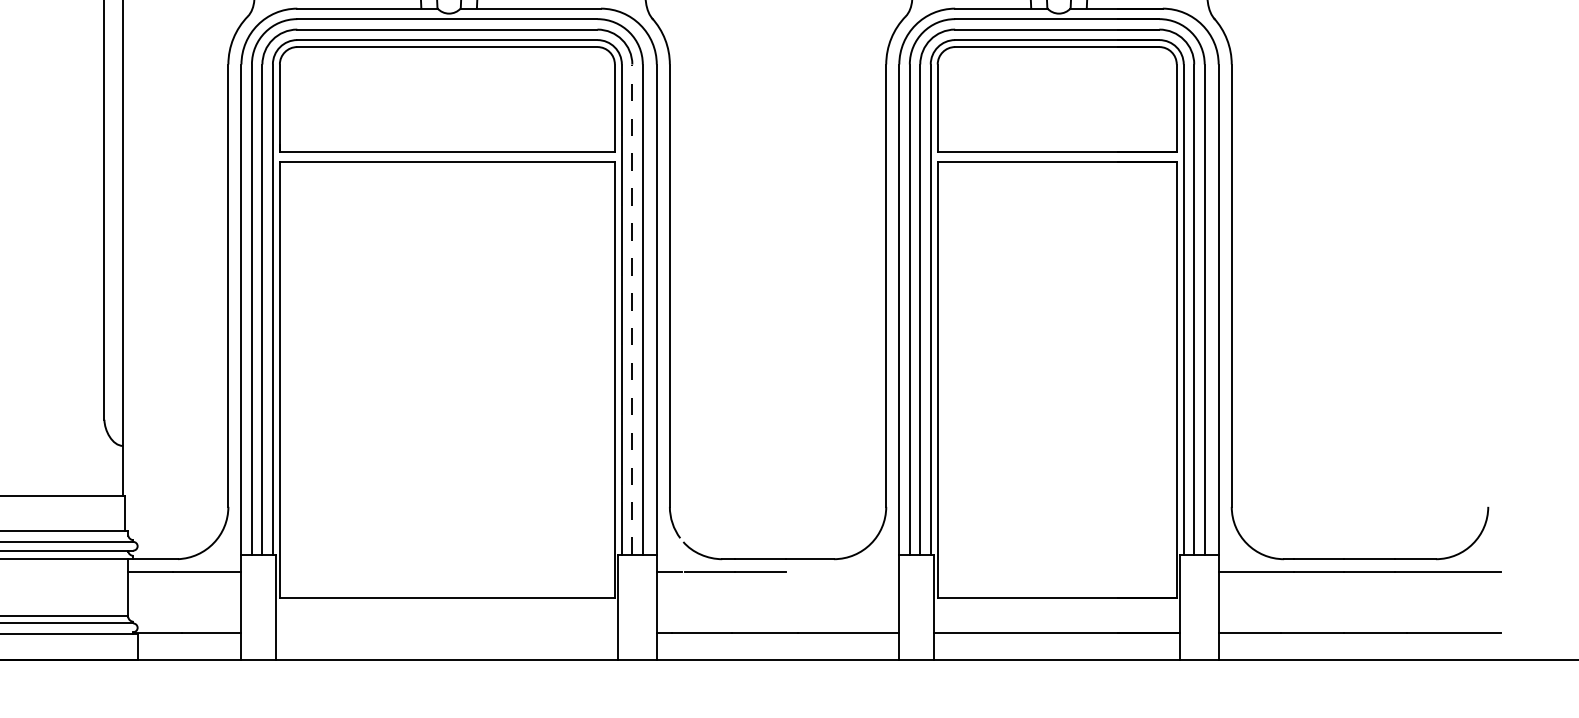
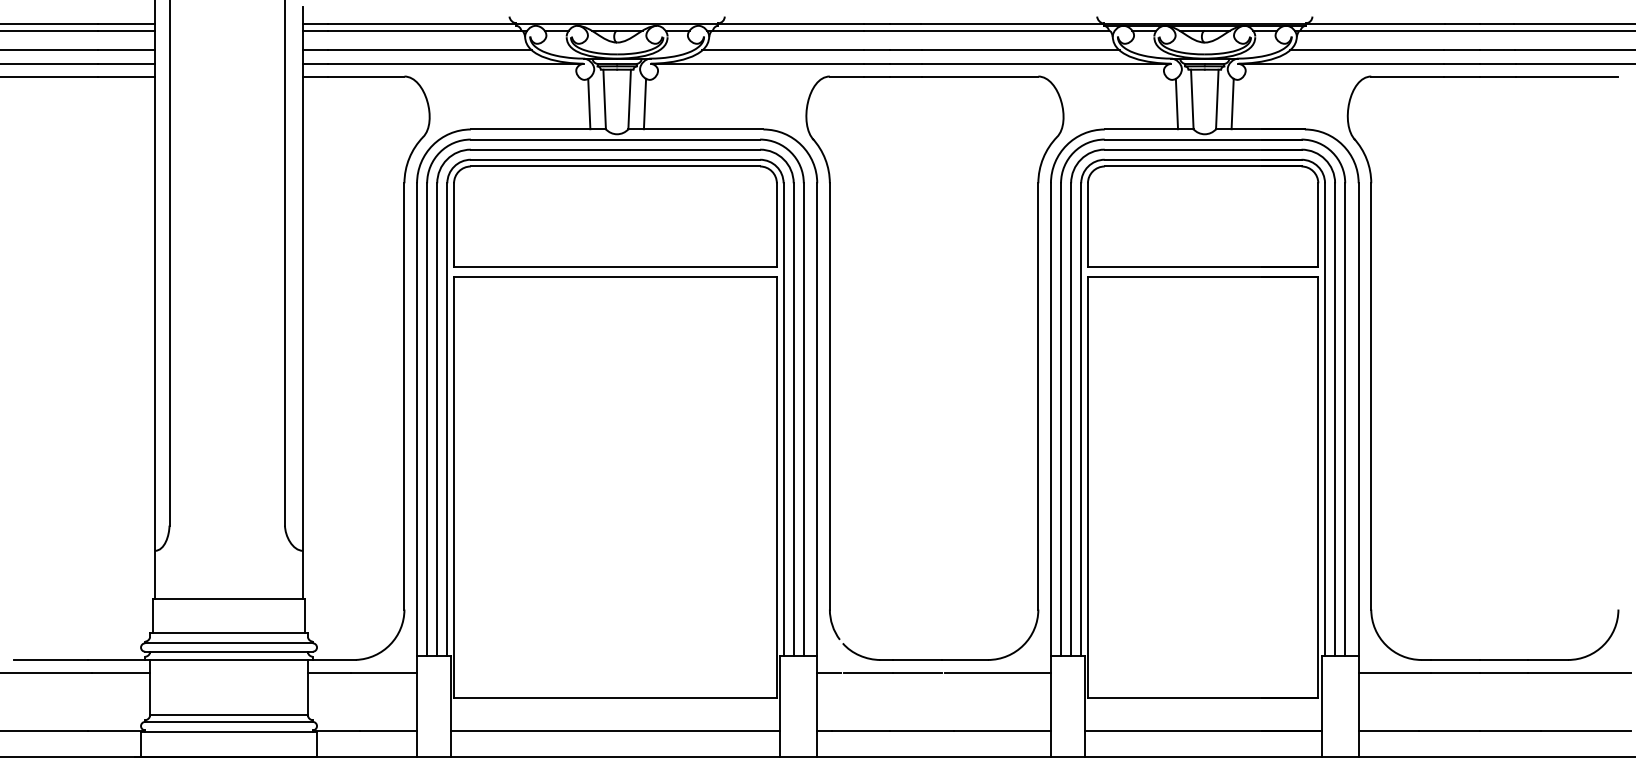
line: (632, 309) -> (793, 419), dashed -> solid
line: (843, 572) -> (997, 672), added
line: (447, 633) -> (615, 731), added

